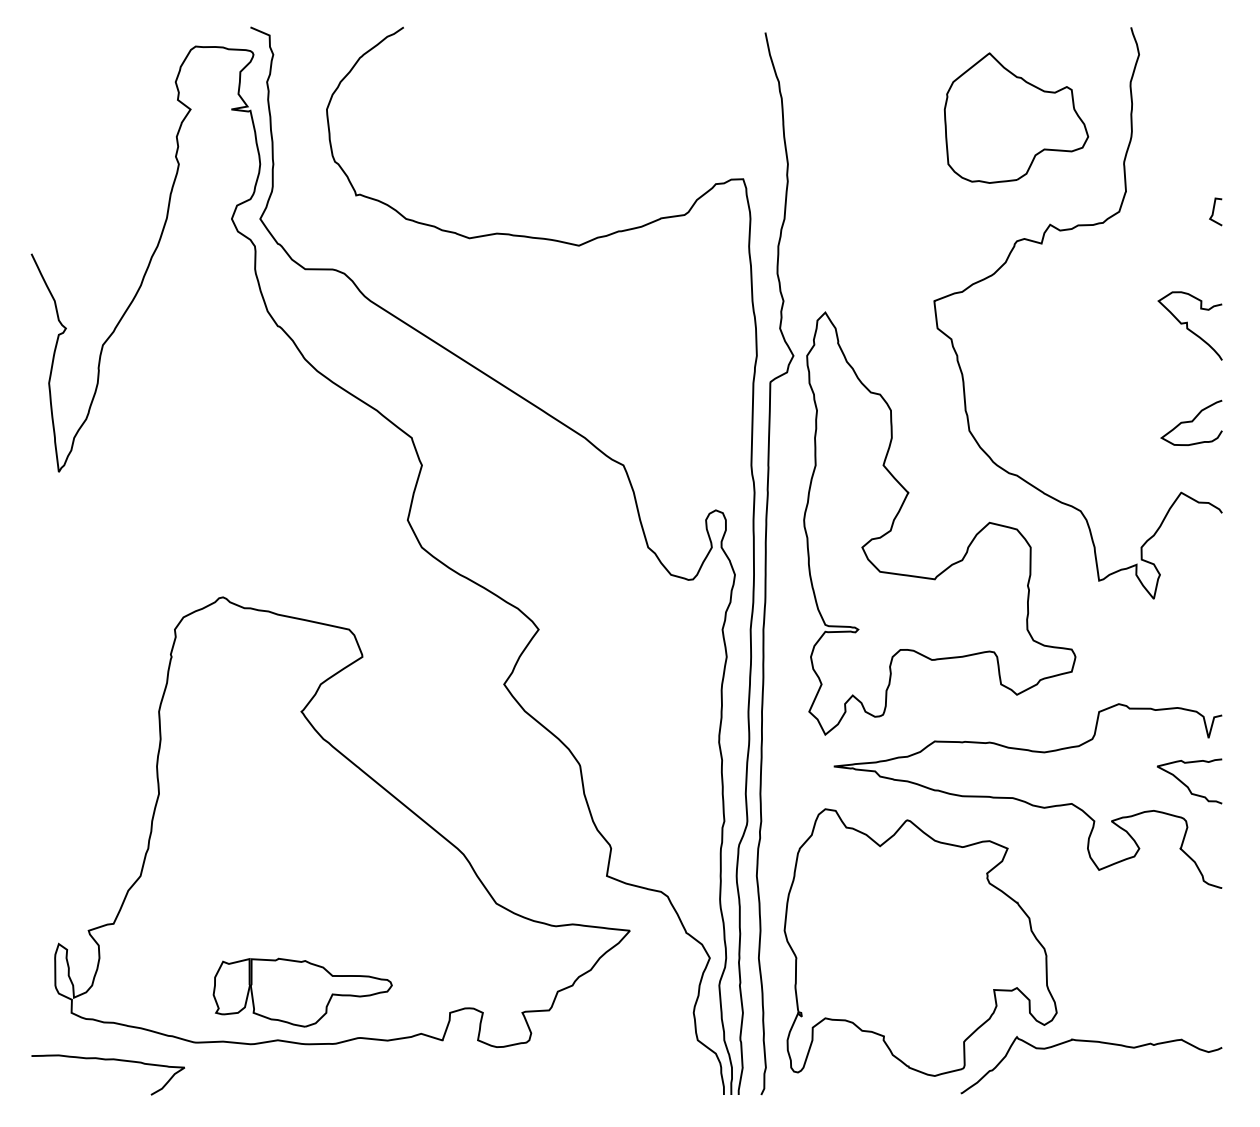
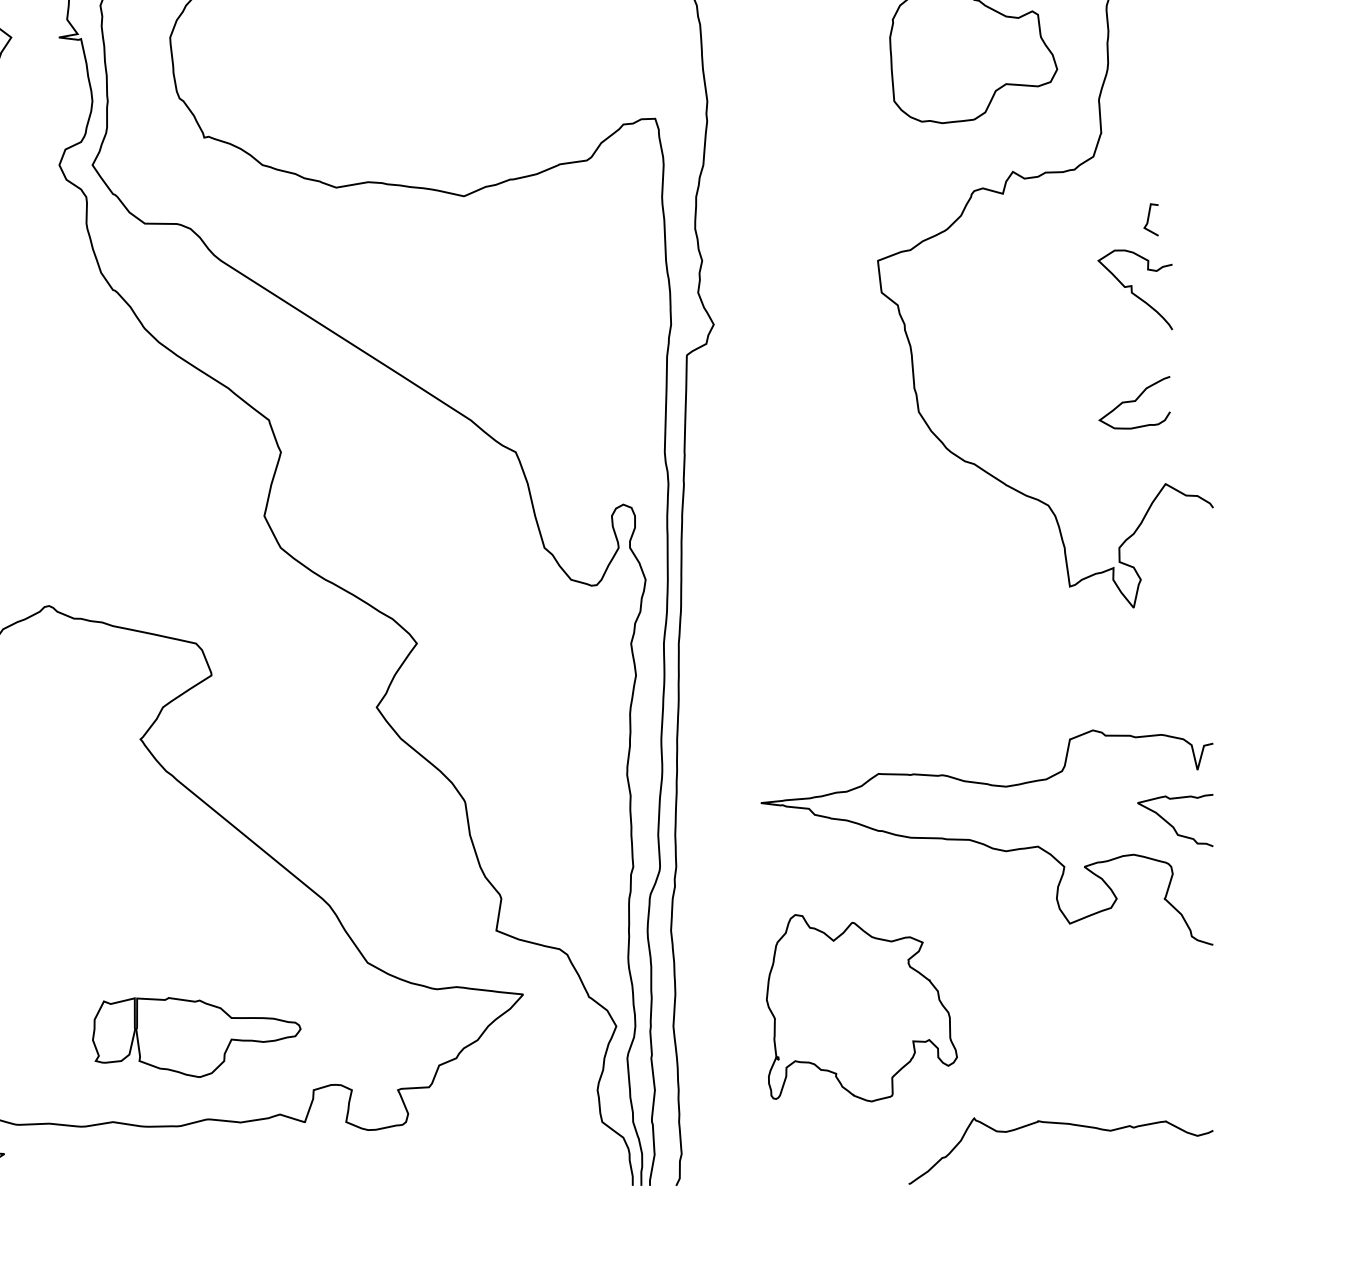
line: (1214, 211) -> (1149, 219), moved
curve: (1187, 325) -> (1132, 289), moved
curve: (1191, 422) -> (1134, 402), moved
part: (969, 543) -> (918, 543), removed
part: (920, 942) -> (861, 1008), size x0.6
part: (302, 992) -> (196, 1037), moved

